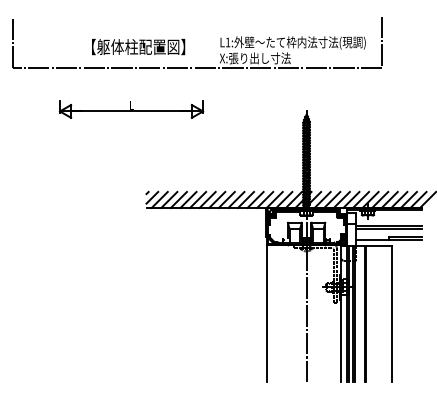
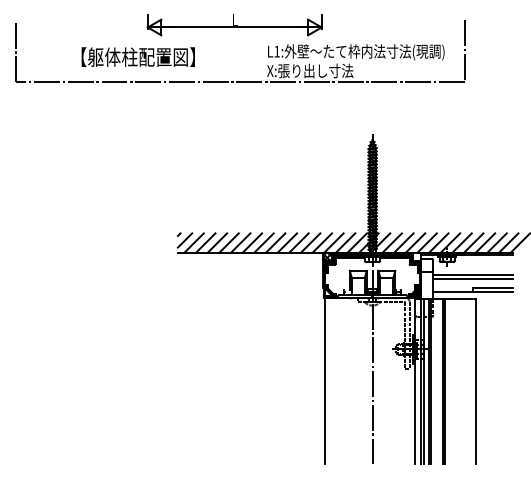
text: (137, 46) -> (137, 56), moved
part: (131, 109) -> (234, 25), moved

